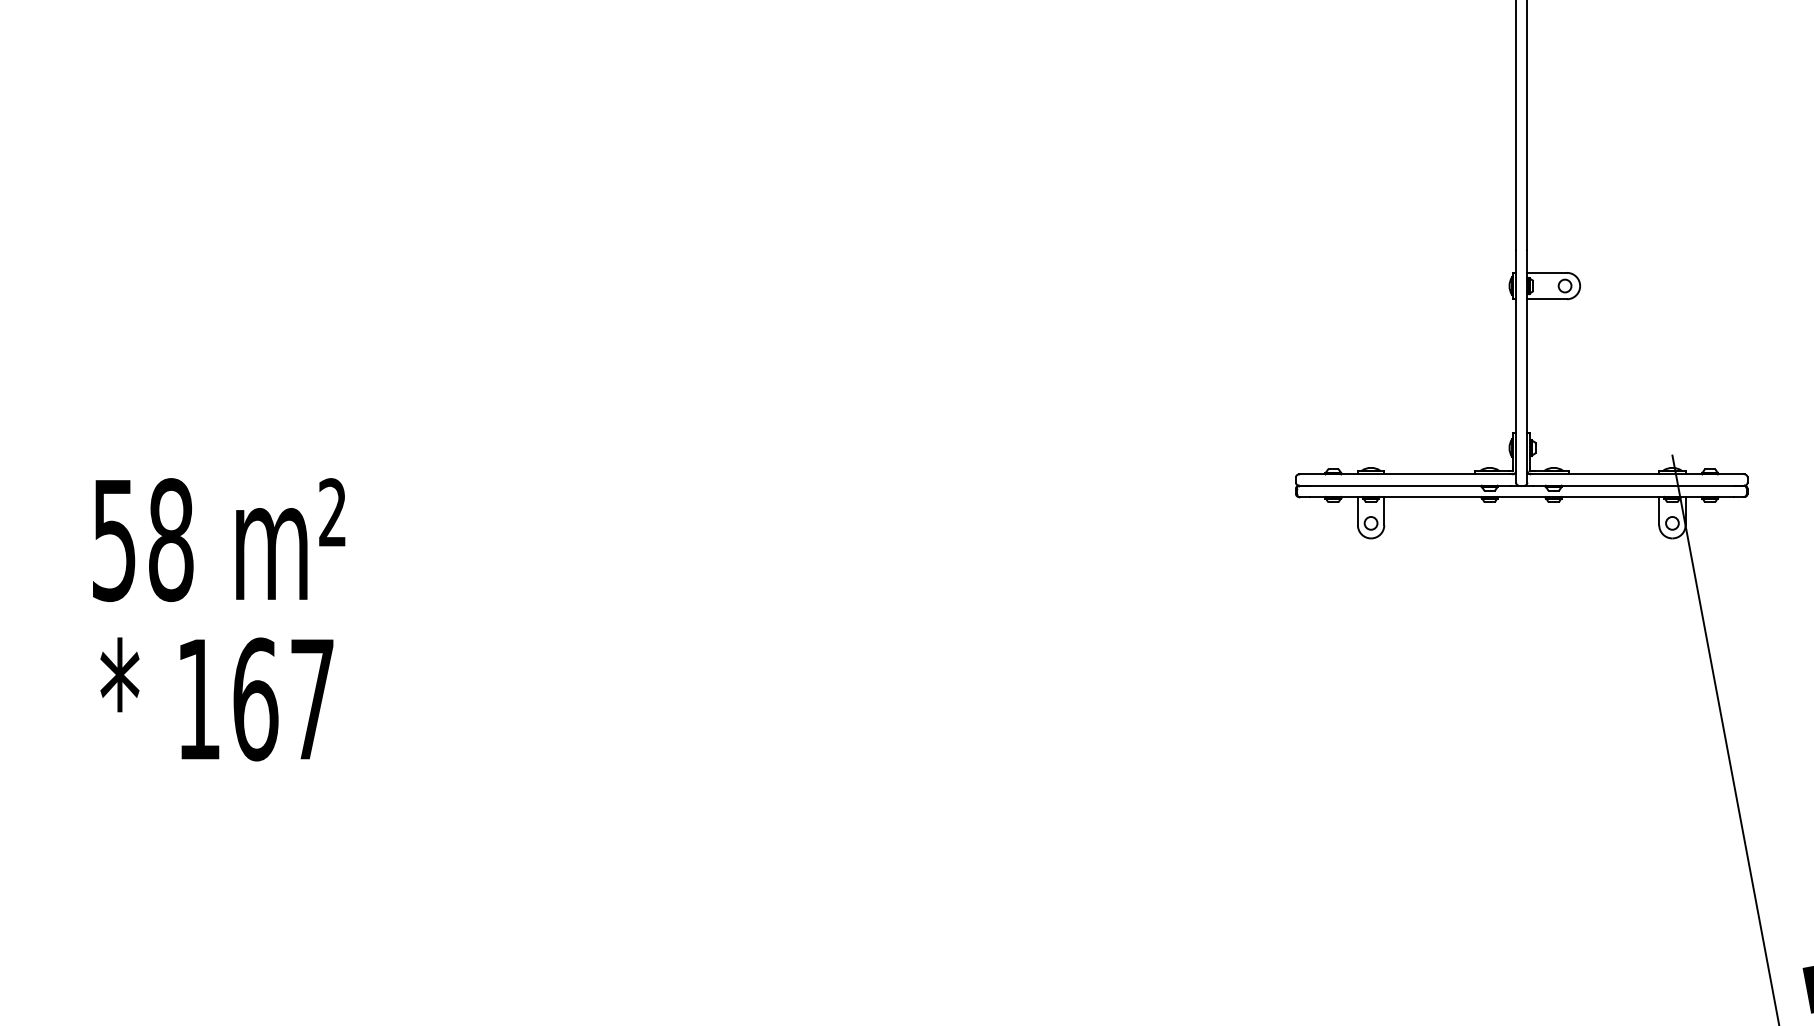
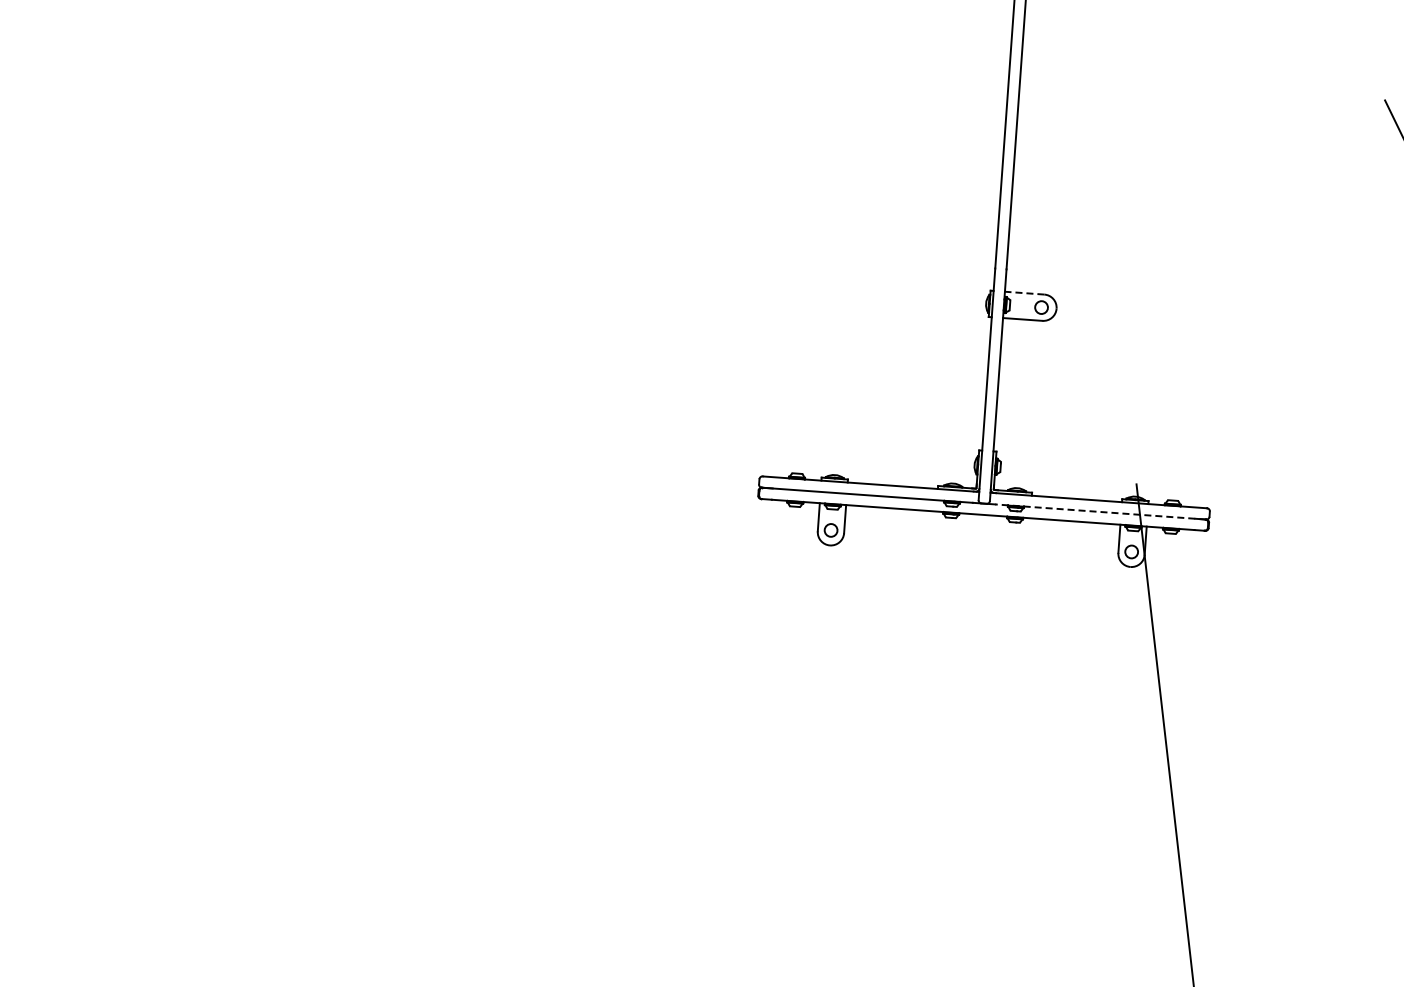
line: (1547, 272) -> (1024, 292), solid -> dashed
line: (1638, 485) -> (1100, 511), solid -> dashed

